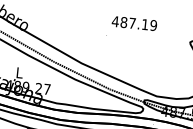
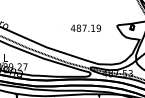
text: (133, 22) -> (85, 27), moved

